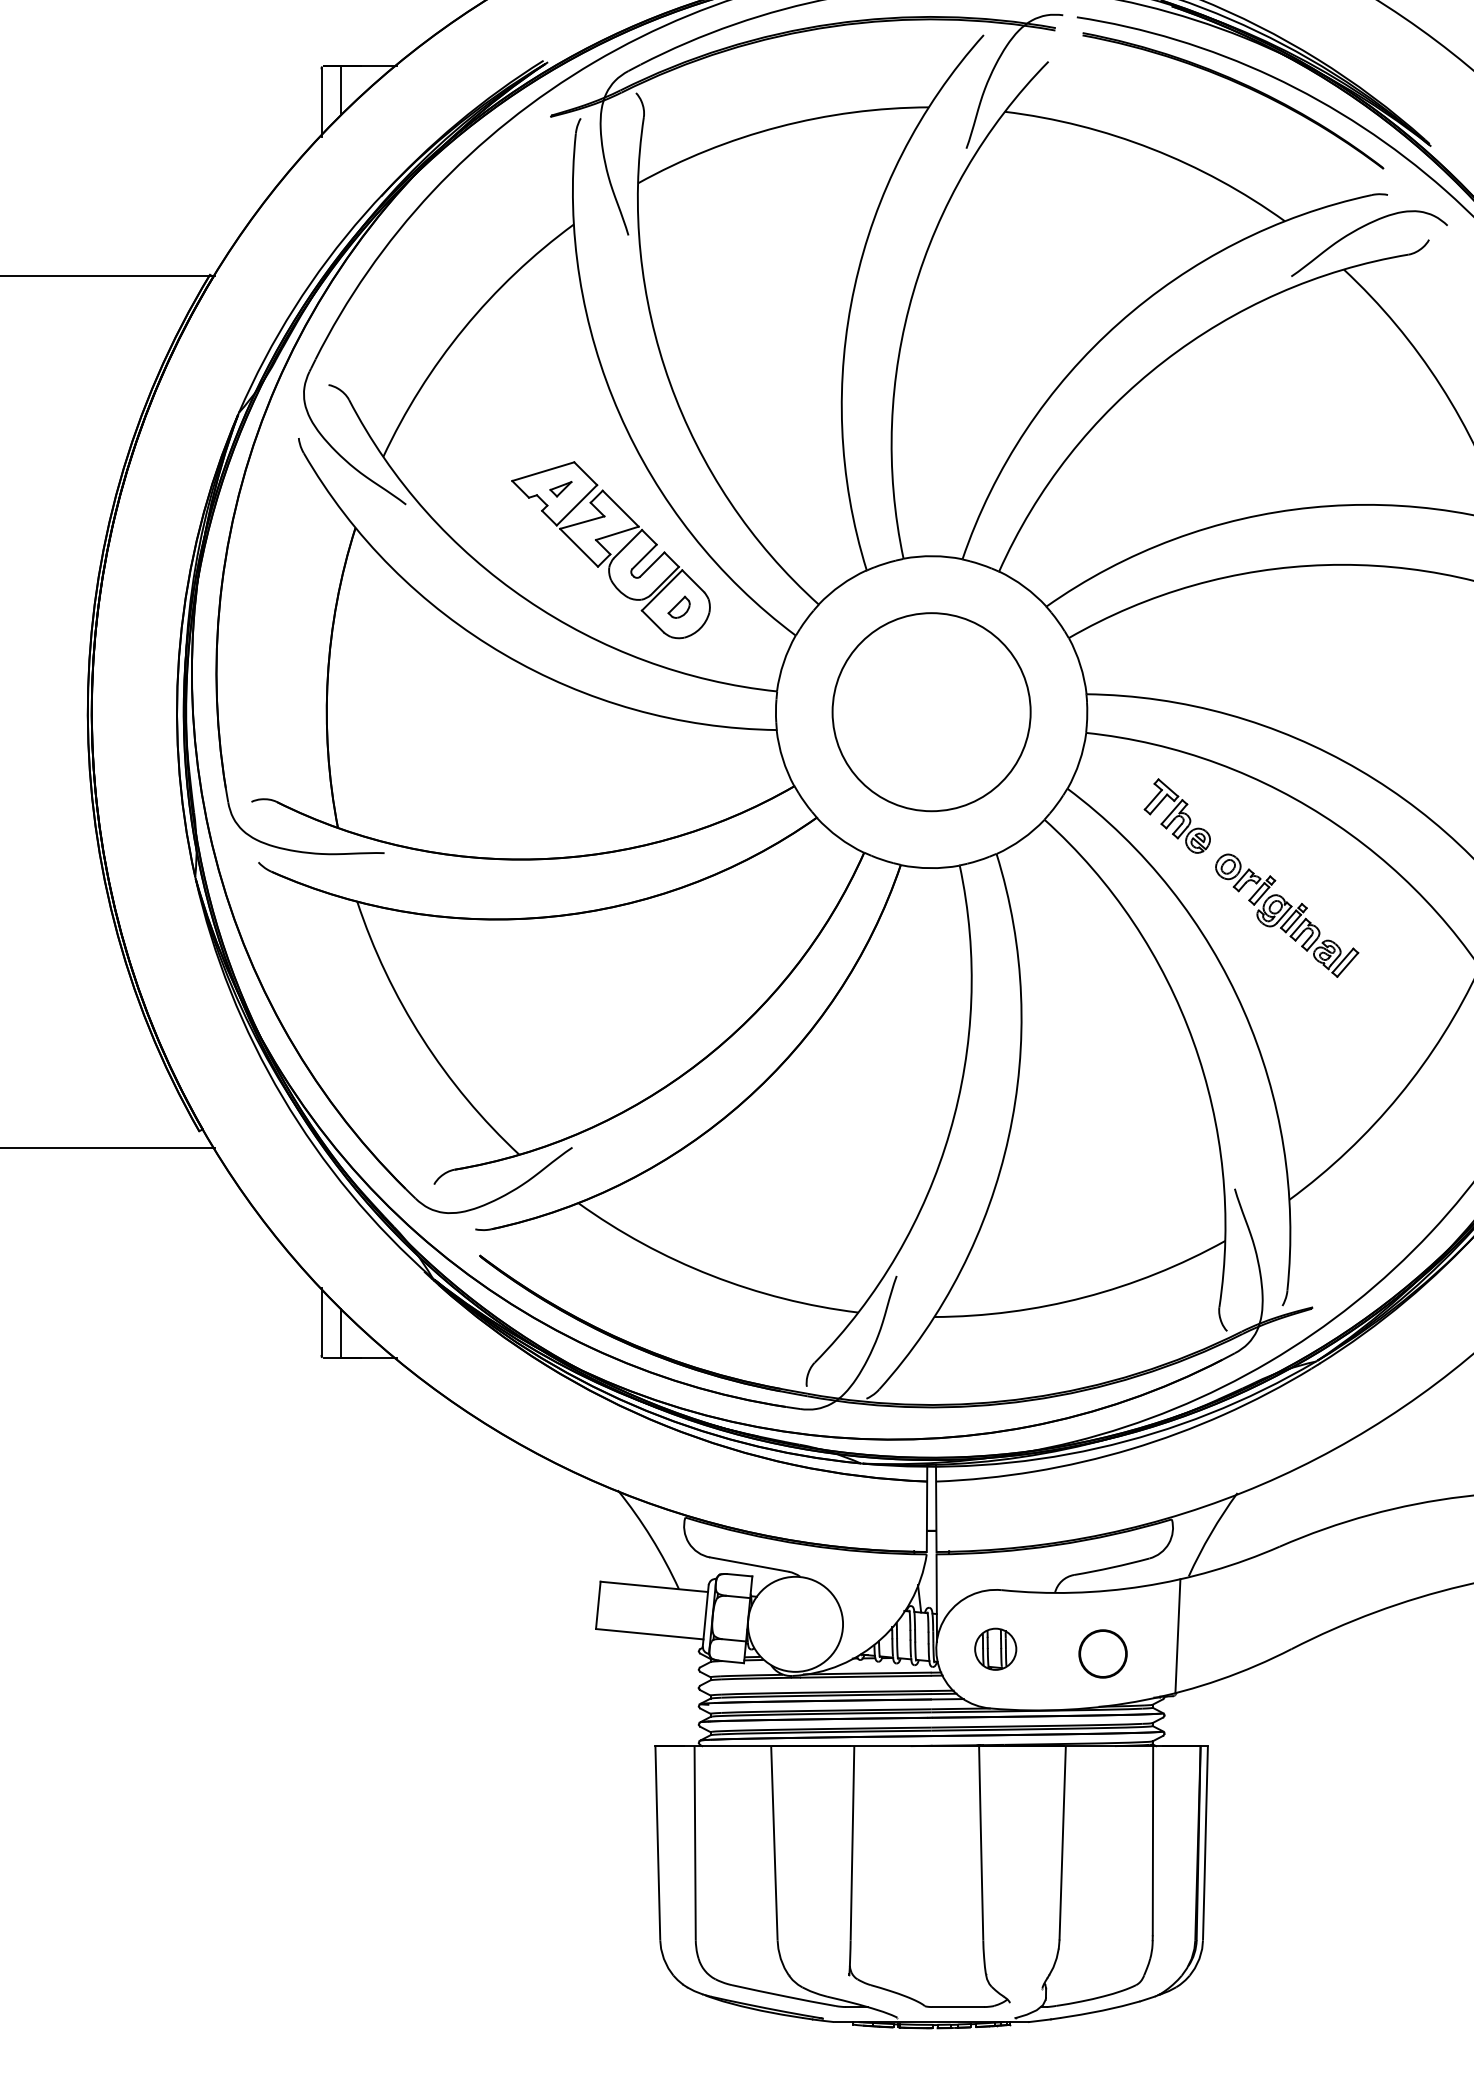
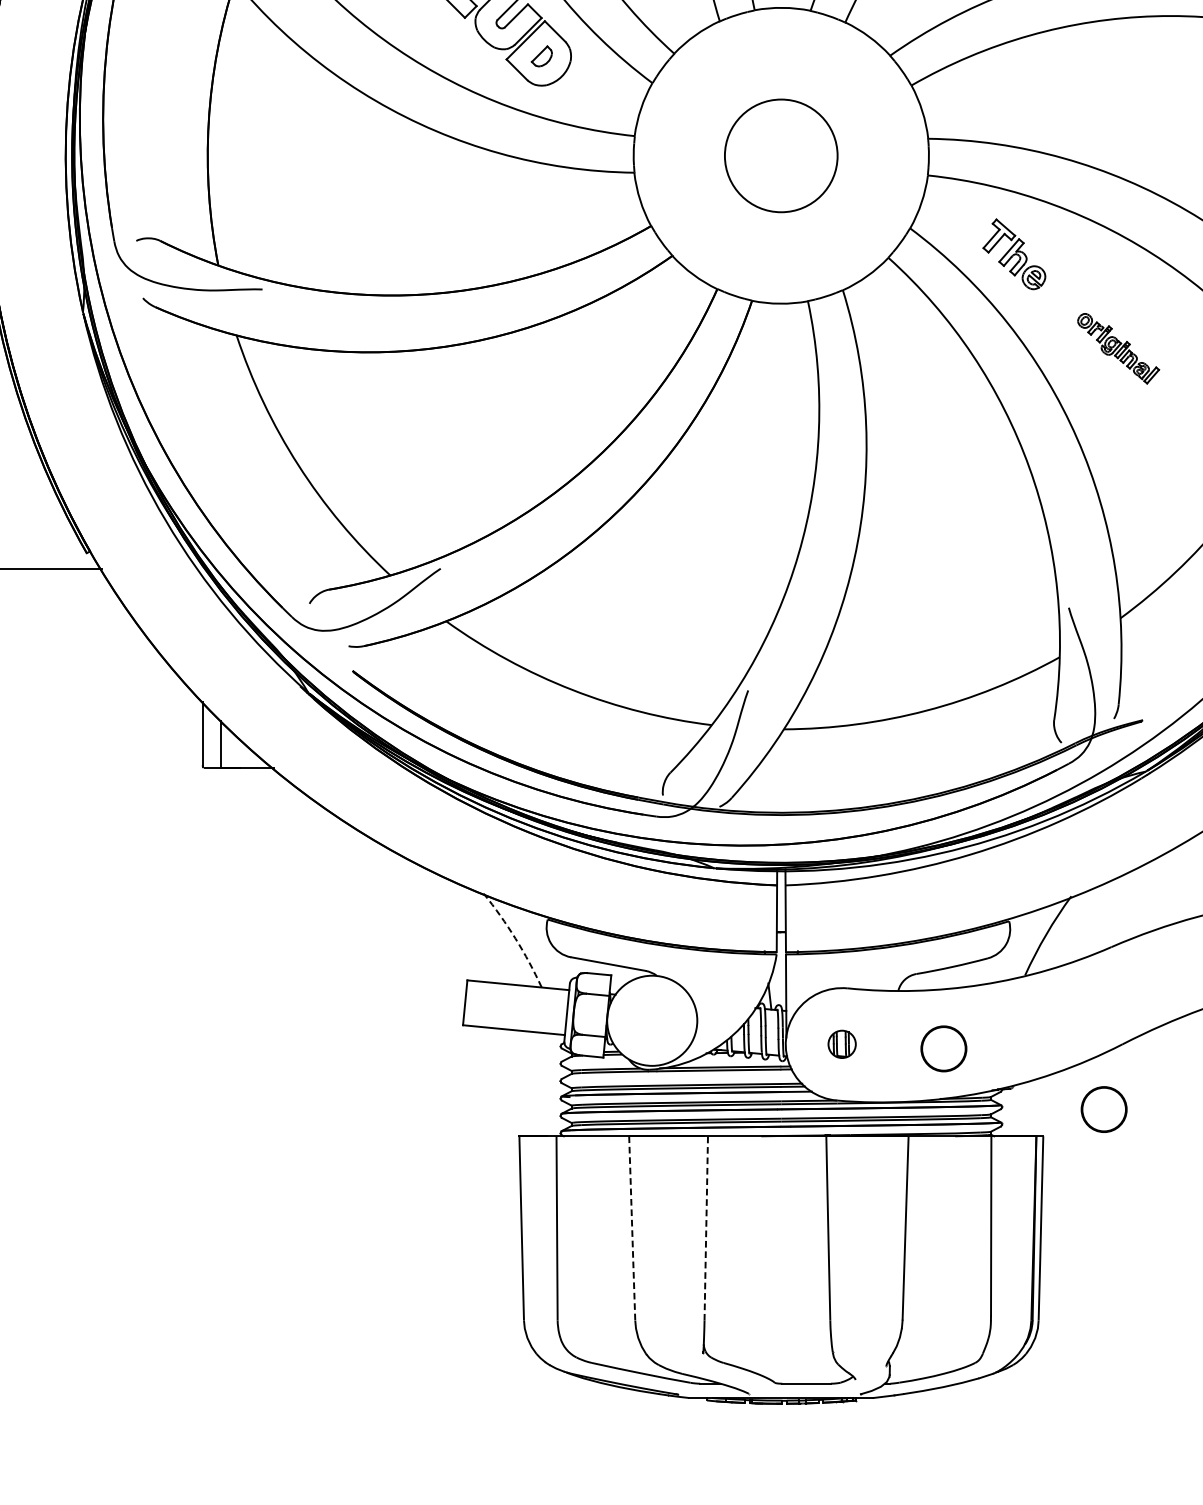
circle: (931, 712) -> (781, 156), size x0.6
part: (1287, 915) -> (1118, 348), size x0.6
arc: (651, 1537) -> (515, 938), solid -> dashed
line: (1177, 1636) -> (1014, 1032), removed
part: (995, 1648) -> (841, 1043), size x0.7
circle: (1271, 1717) -> (1103, 1109), added
line: (852, 1842) -> (706, 1227), solid -> dashed
line: (774, 1844) -> (632, 1229), solid -> dashed

